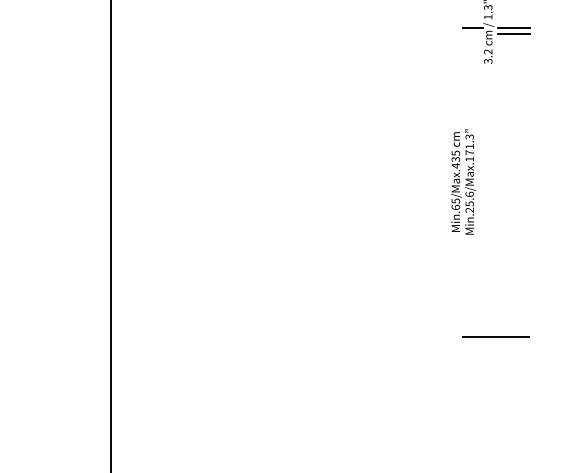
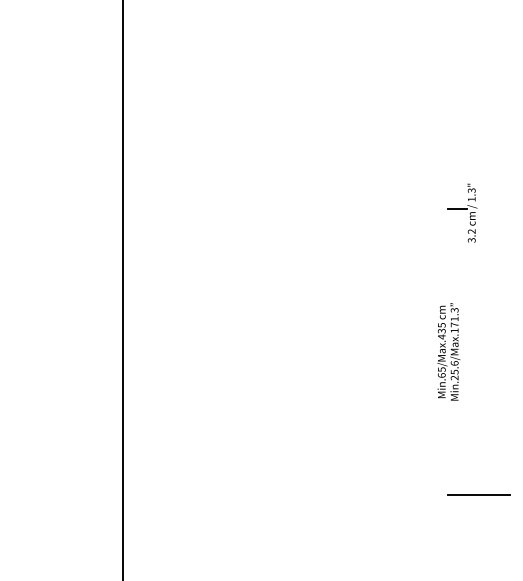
line: (513, 28) -> (495, 209), removed
line: (513, 34) -> (495, 215), removed

